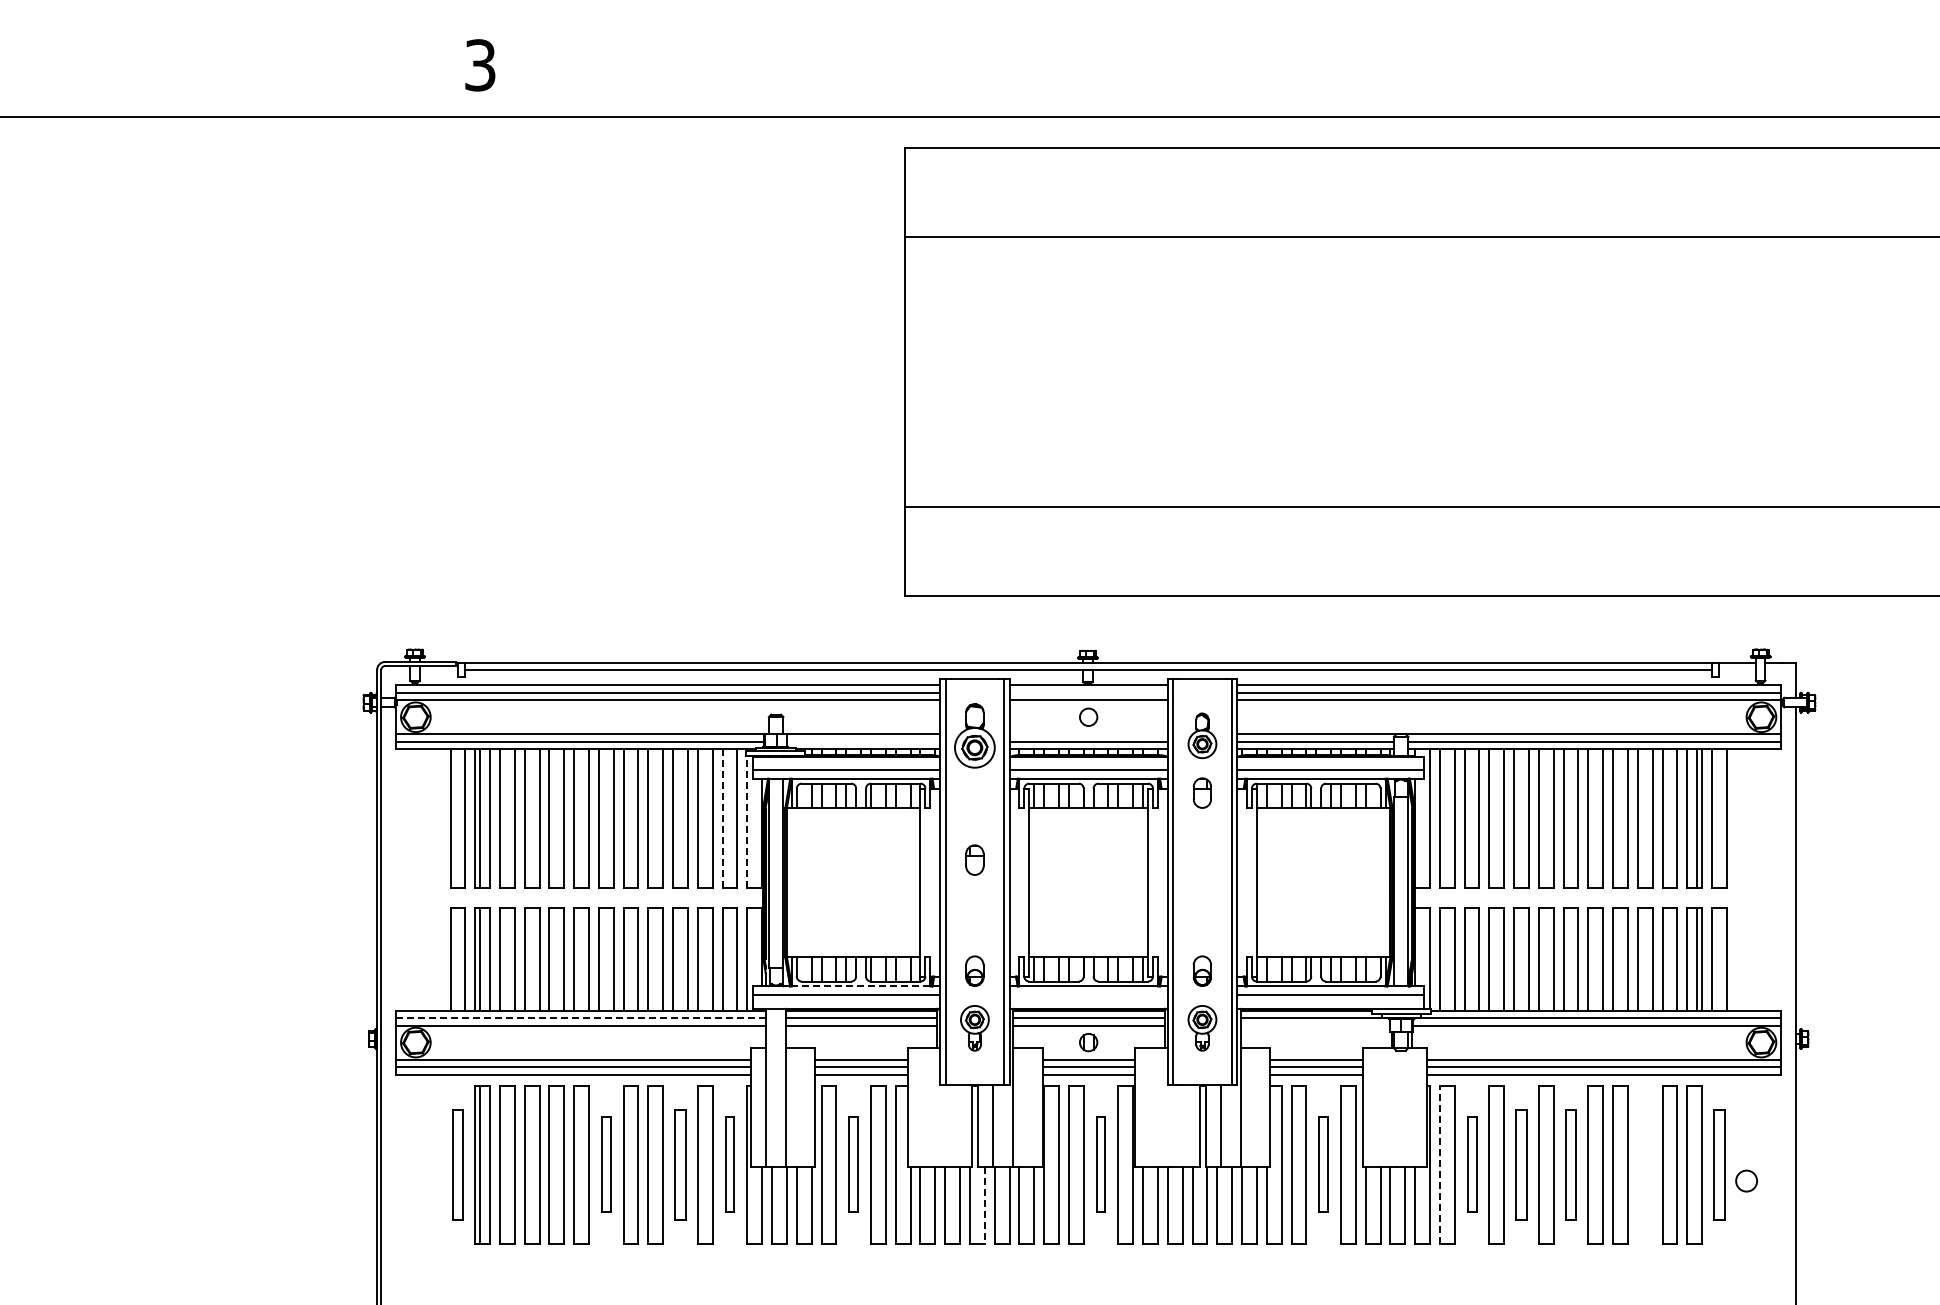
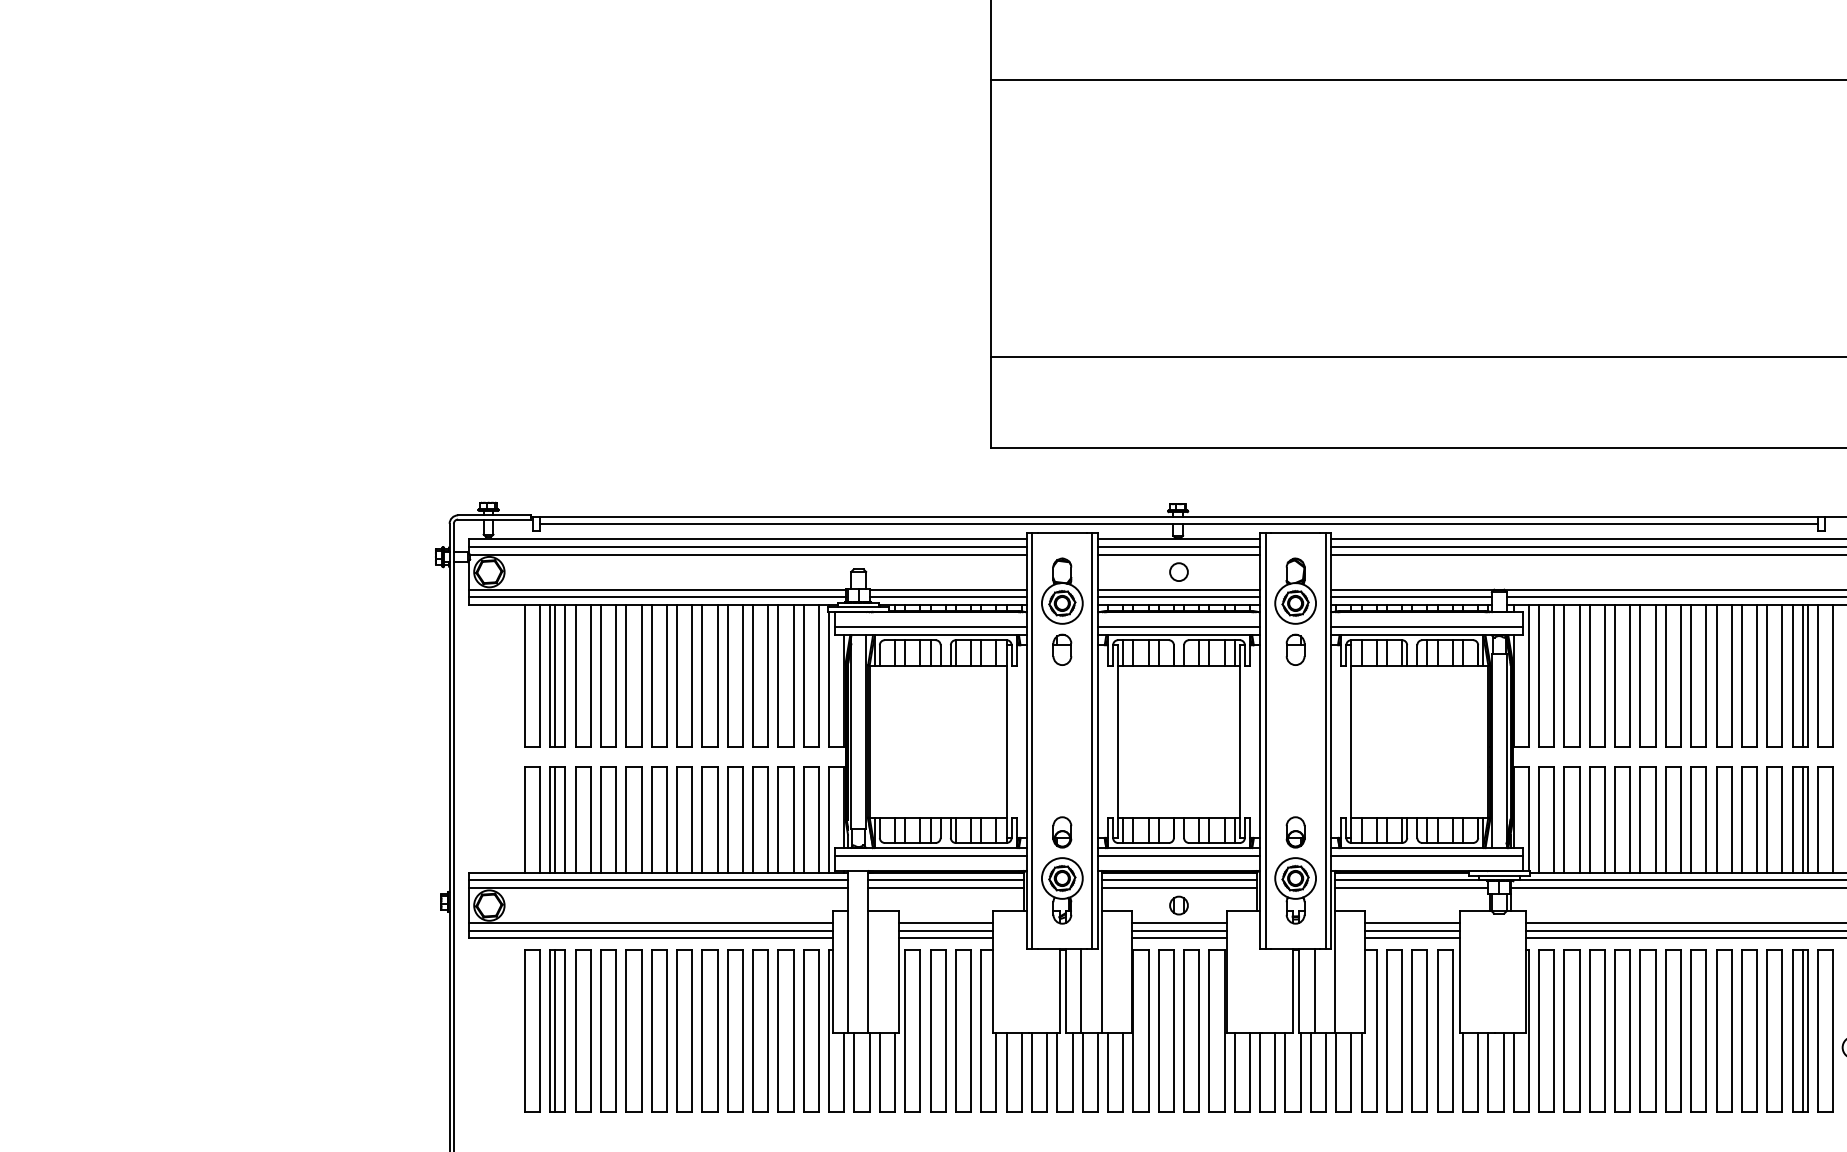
line: (1088, 692) -> (1178, 546), added
line: (1088, 734) -> (1178, 589), added
part: (1202, 735) -> (1295, 590), size x1.43
line: (863, 741) -> (948, 596), added
line: (722, 818) -> (803, 675), dashed -> solid
line: (747, 821) -> (829, 678), dashed -> solid
part: (974, 859) -> (1061, 649), moved
line: (860, 986) -> (945, 848), dashed -> solid
line: (1088, 994) -> (1178, 856), added
line: (580, 1018) -> (658, 880), dashed -> solid
line: (1315, 1025) -> (1411, 888), added
part: (974, 1028) -> (1061, 891), size x1.43
part: (1202, 1028) -> (1295, 891), size x1.43
part: (457, 1164) -> (532, 1030), size x1.43
part: (606, 1164) -> (684, 1030), size x1.67
part: (680, 1164) -> (760, 1030), size x1.43
part: (729, 1164) -> (810, 1030), size x1.67
part: (853, 1164) -> (937, 1030), size x1.67
part: (1100, 1164) -> (1191, 1030), size x1.67
part: (1323, 1164) -> (1419, 1030), size x1.67
line: (1439, 1164) -> (1538, 1030), dashed -> solid
part: (1471, 1164) -> (1571, 1030), size x1.67
part: (1521, 1164) -> (1622, 1030), size x1.43
part: (1570, 1164) -> (1672, 1030), size x1.43
part: (1645, 1164) -> (1749, 1030), added
line: (1697, 1164) -> (1803, 1030), added
part: (1719, 1164) -> (1825, 1030), size x1.43
line: (984, 1205) -> (1072, 1072), dashed -> solid

